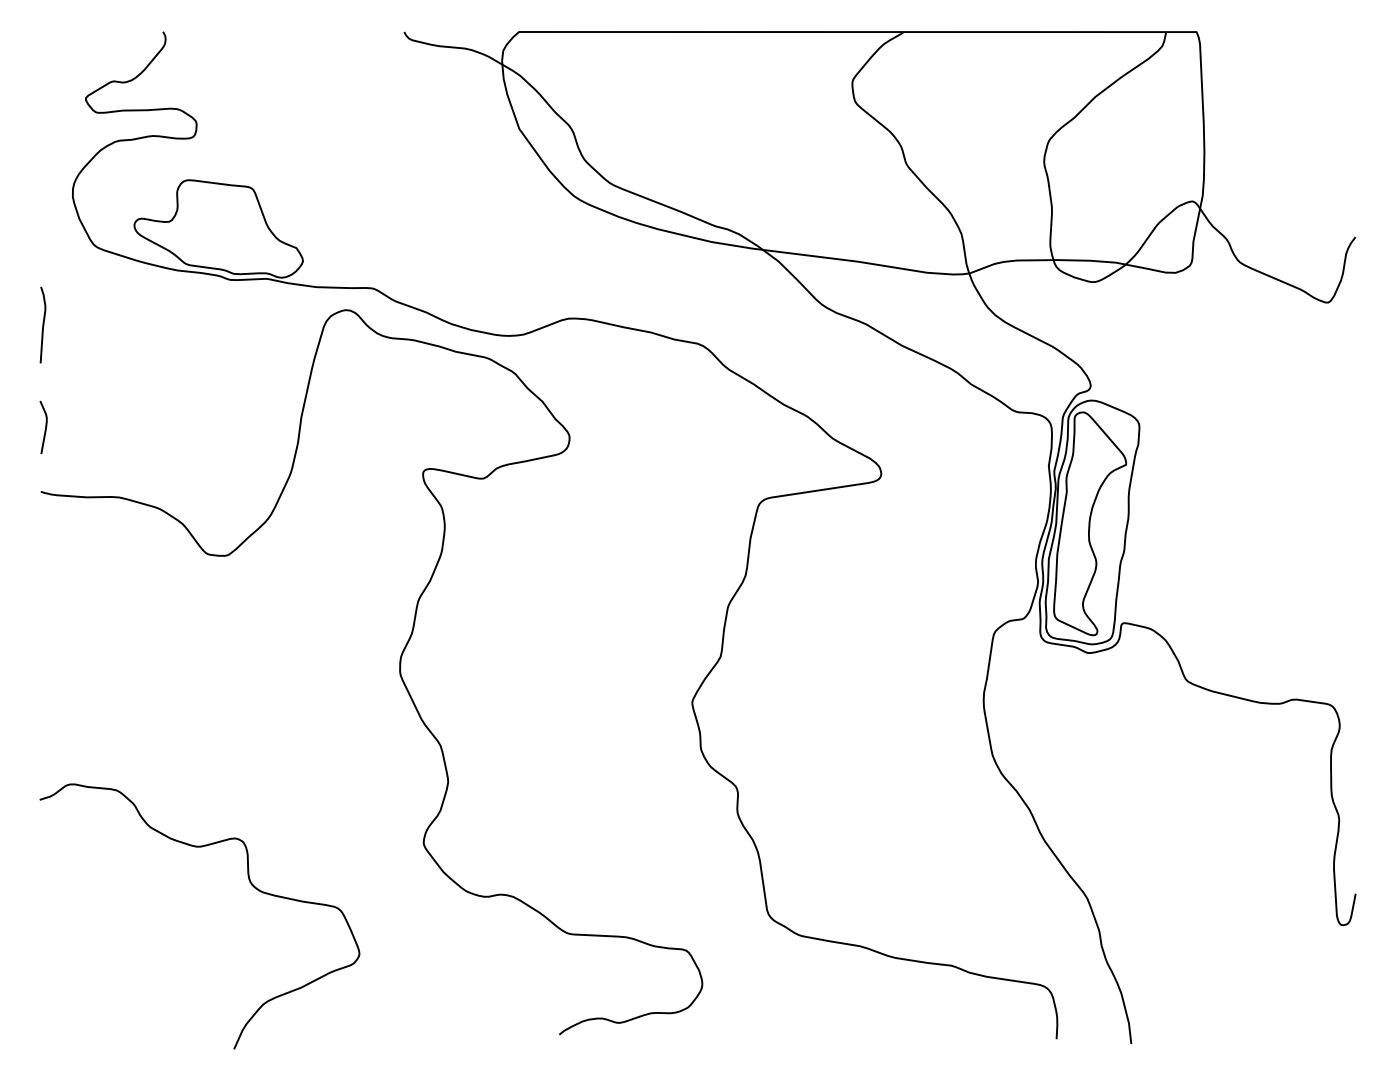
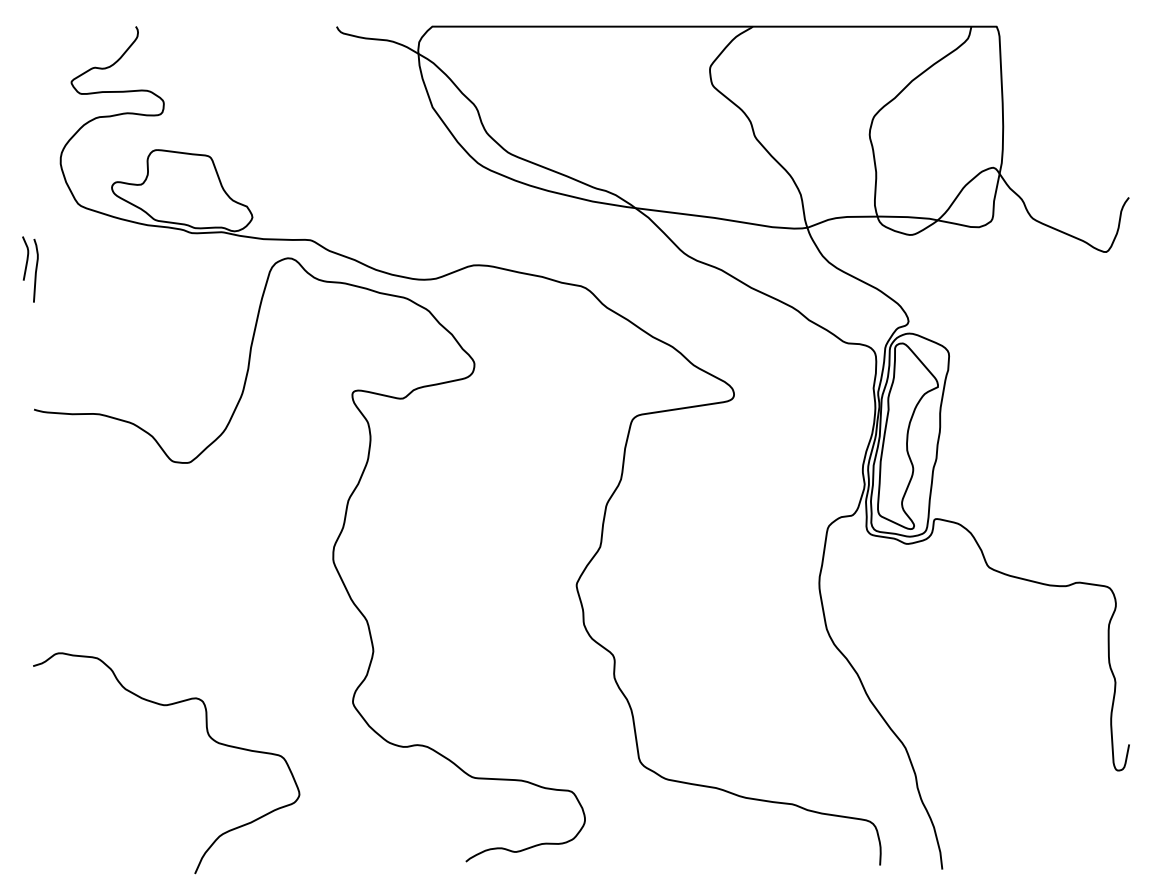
curve: (45, 427) -> (27, 258), moved

